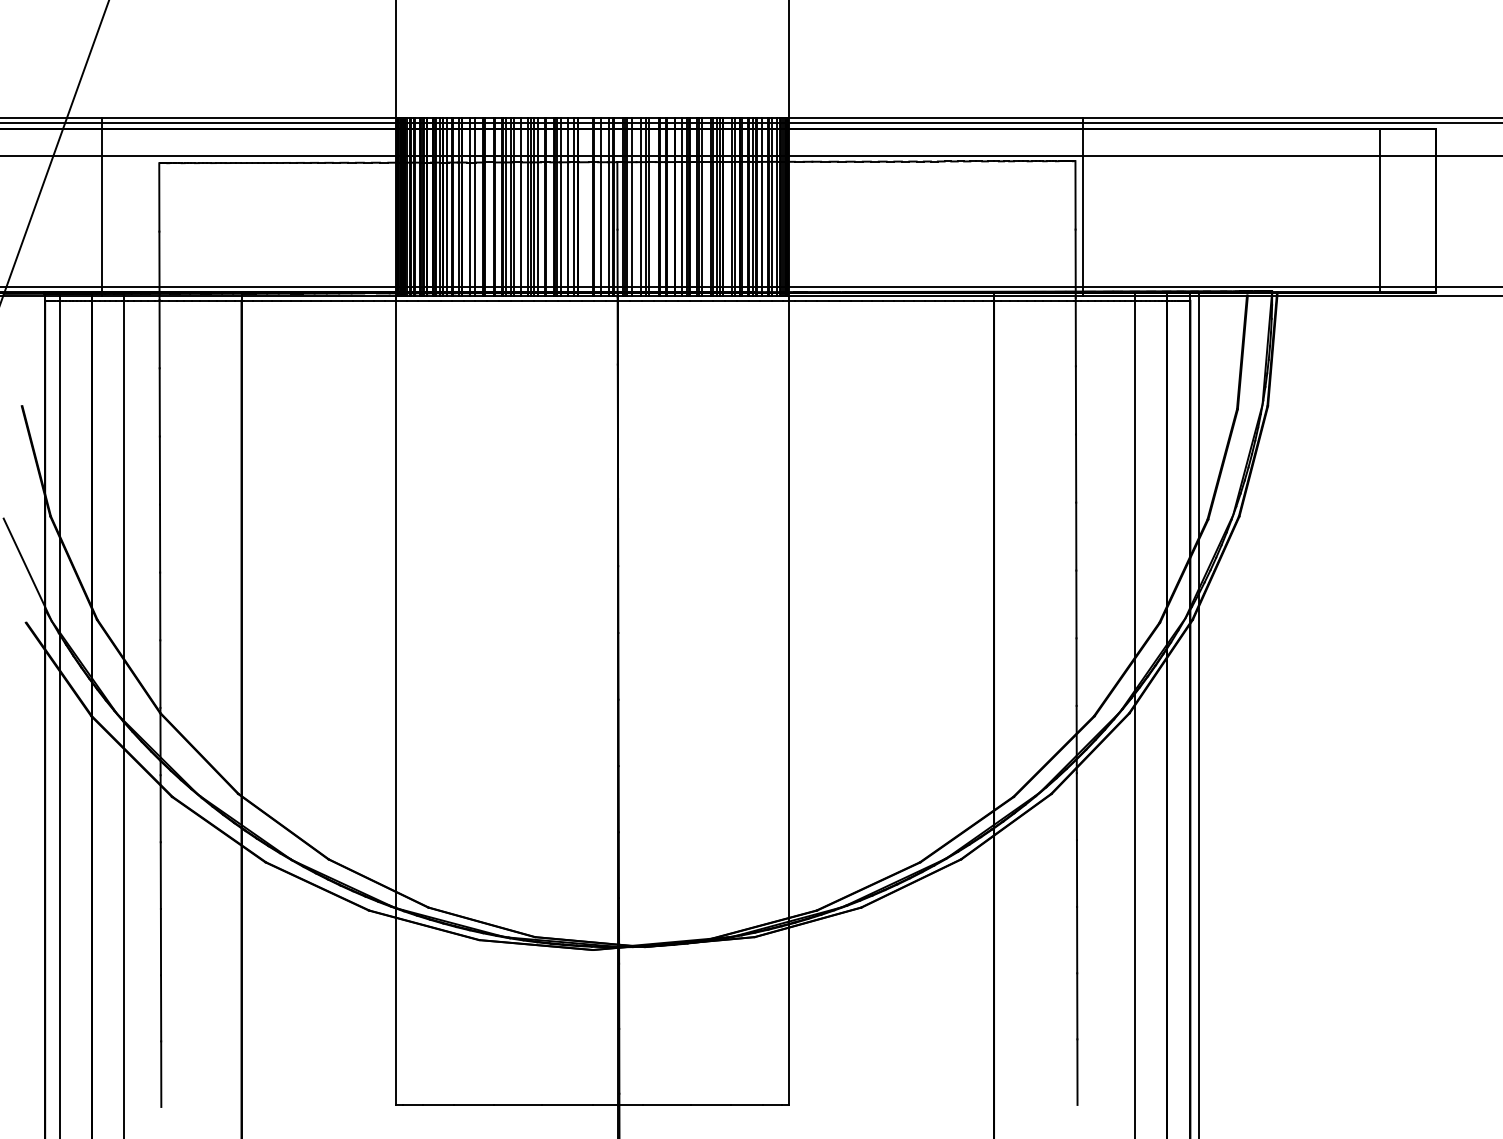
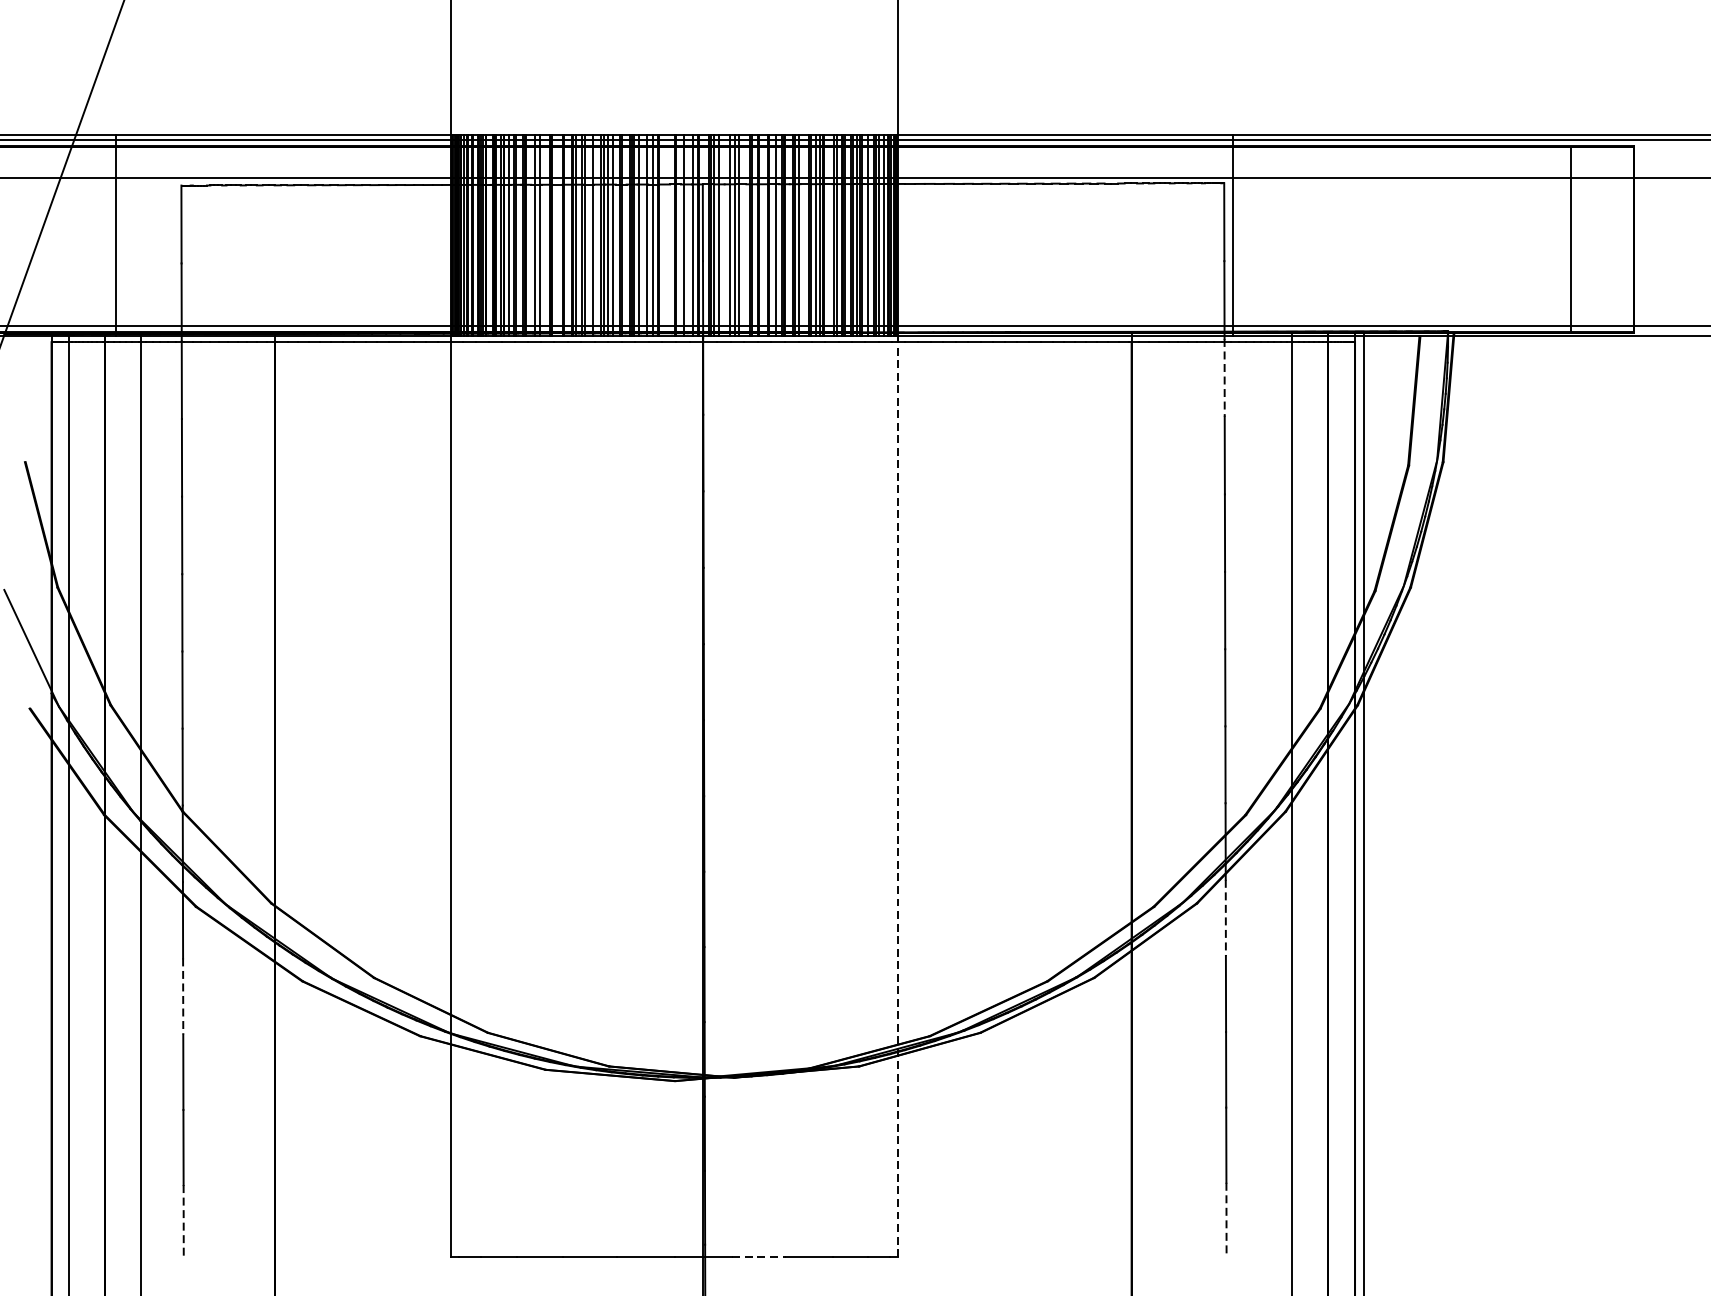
line: (1075, 332) -> (1224, 378), solid -> dashed
line: (788, 699) -> (897, 795), solid -> dashed
line: (1076, 806) -> (1225, 917), solid -> dashed
line: (160, 876) -> (182, 997), solid -> dashed
line: (1077, 1072) -> (1226, 1220), solid -> dashed
line: (161, 1074) -> (183, 1222), solid -> dashed
line: (667, 1104) -> (759, 1256), solid -> dashed

